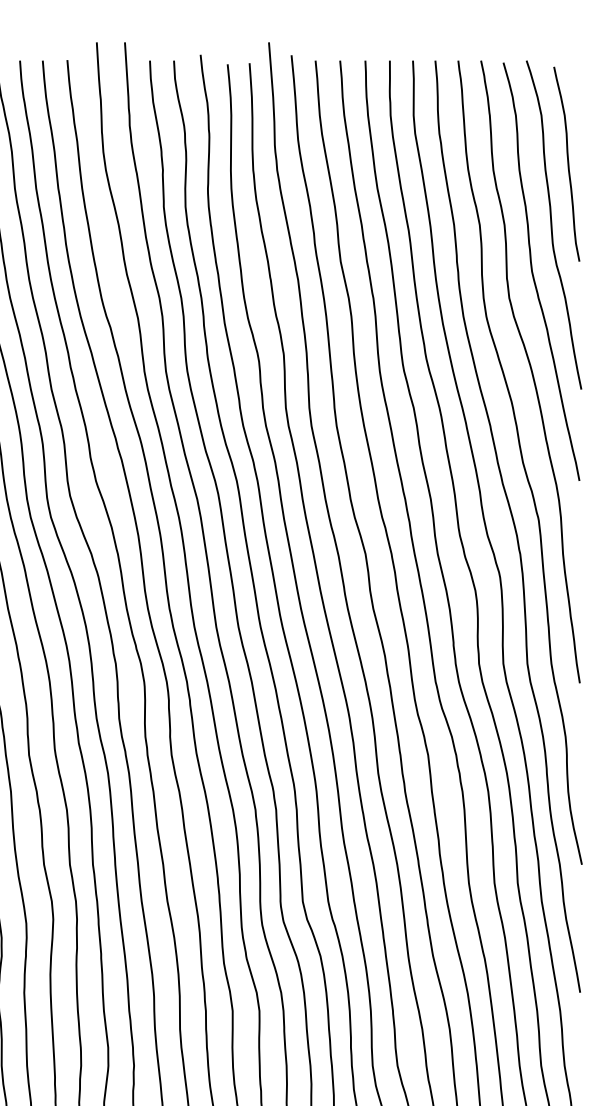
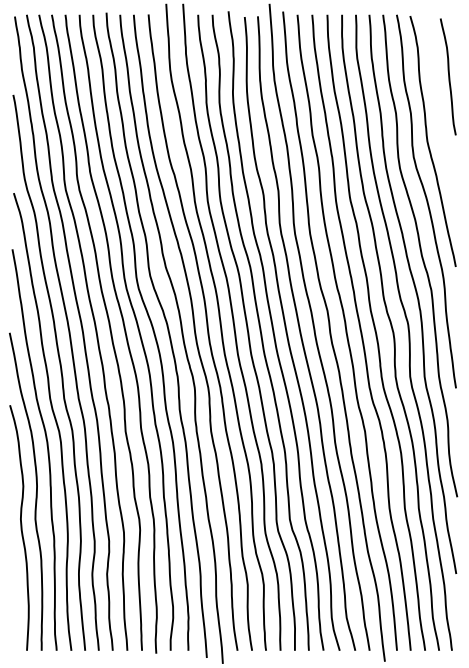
curve: (552, 225) -> (439, 113), removed

